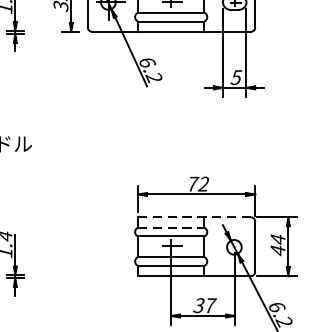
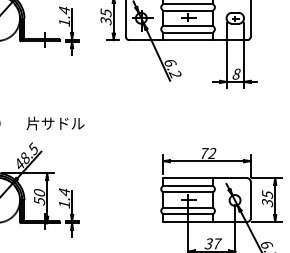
text: (236, 76) -> (236, 73), 5 -> 8
line: (194, 217) -> (205, 178), dashed -> solid
line: (171, 227) -> (188, 185), dashed -> solid
text: (277, 244) -> (267, 198), 44 -> 35

